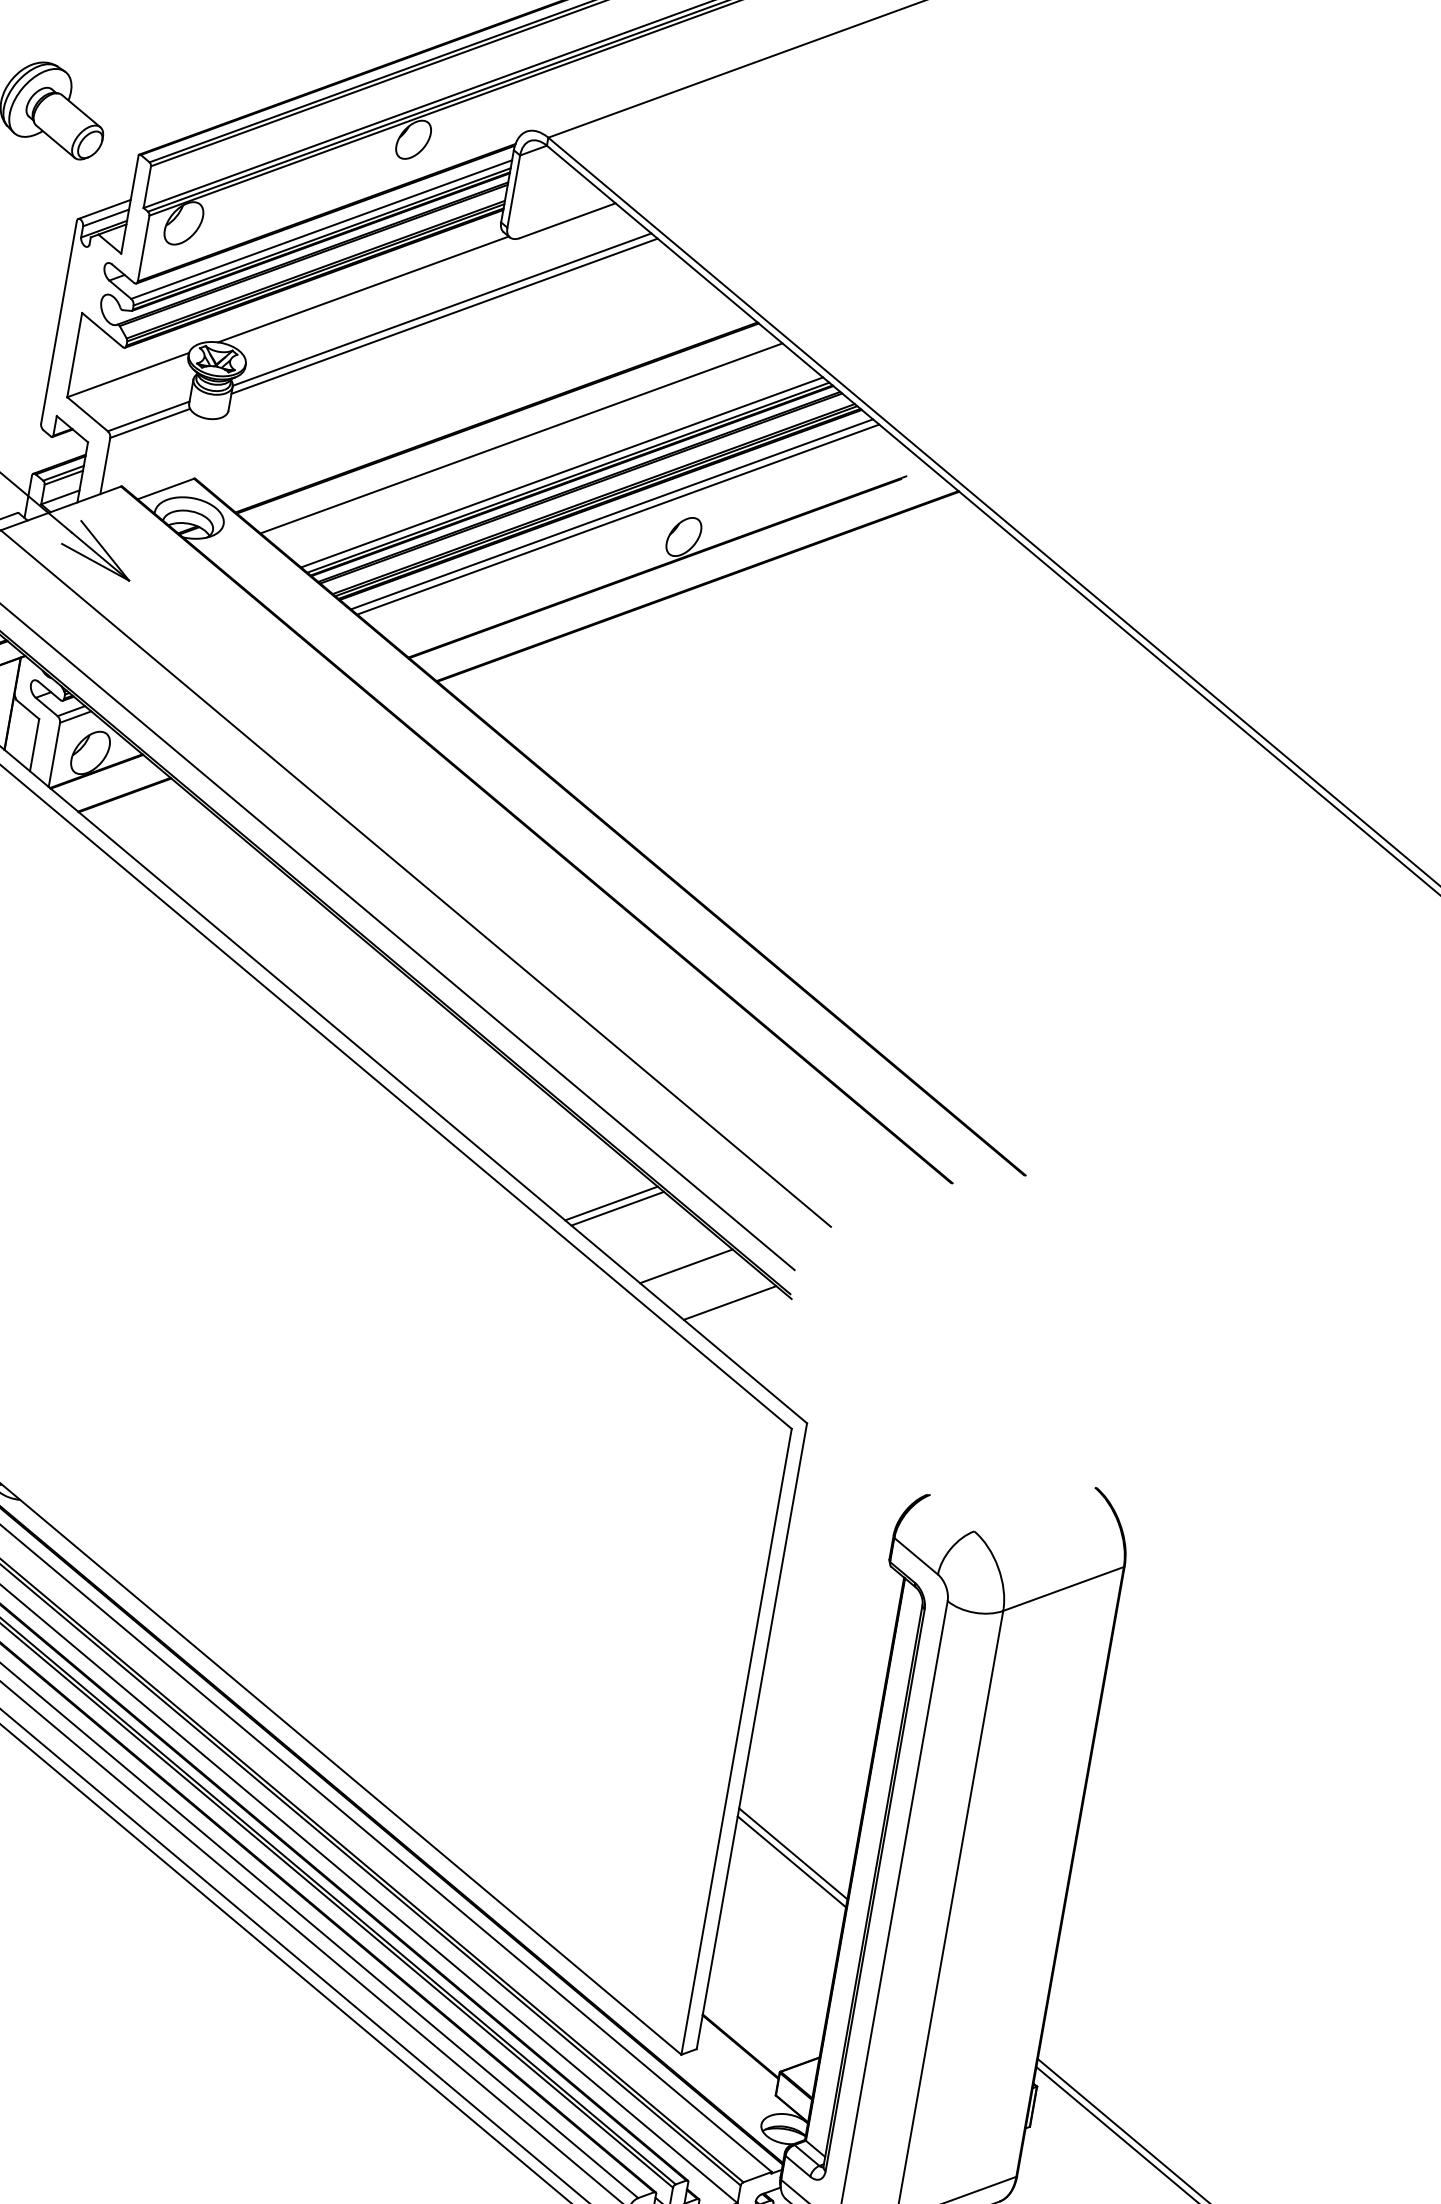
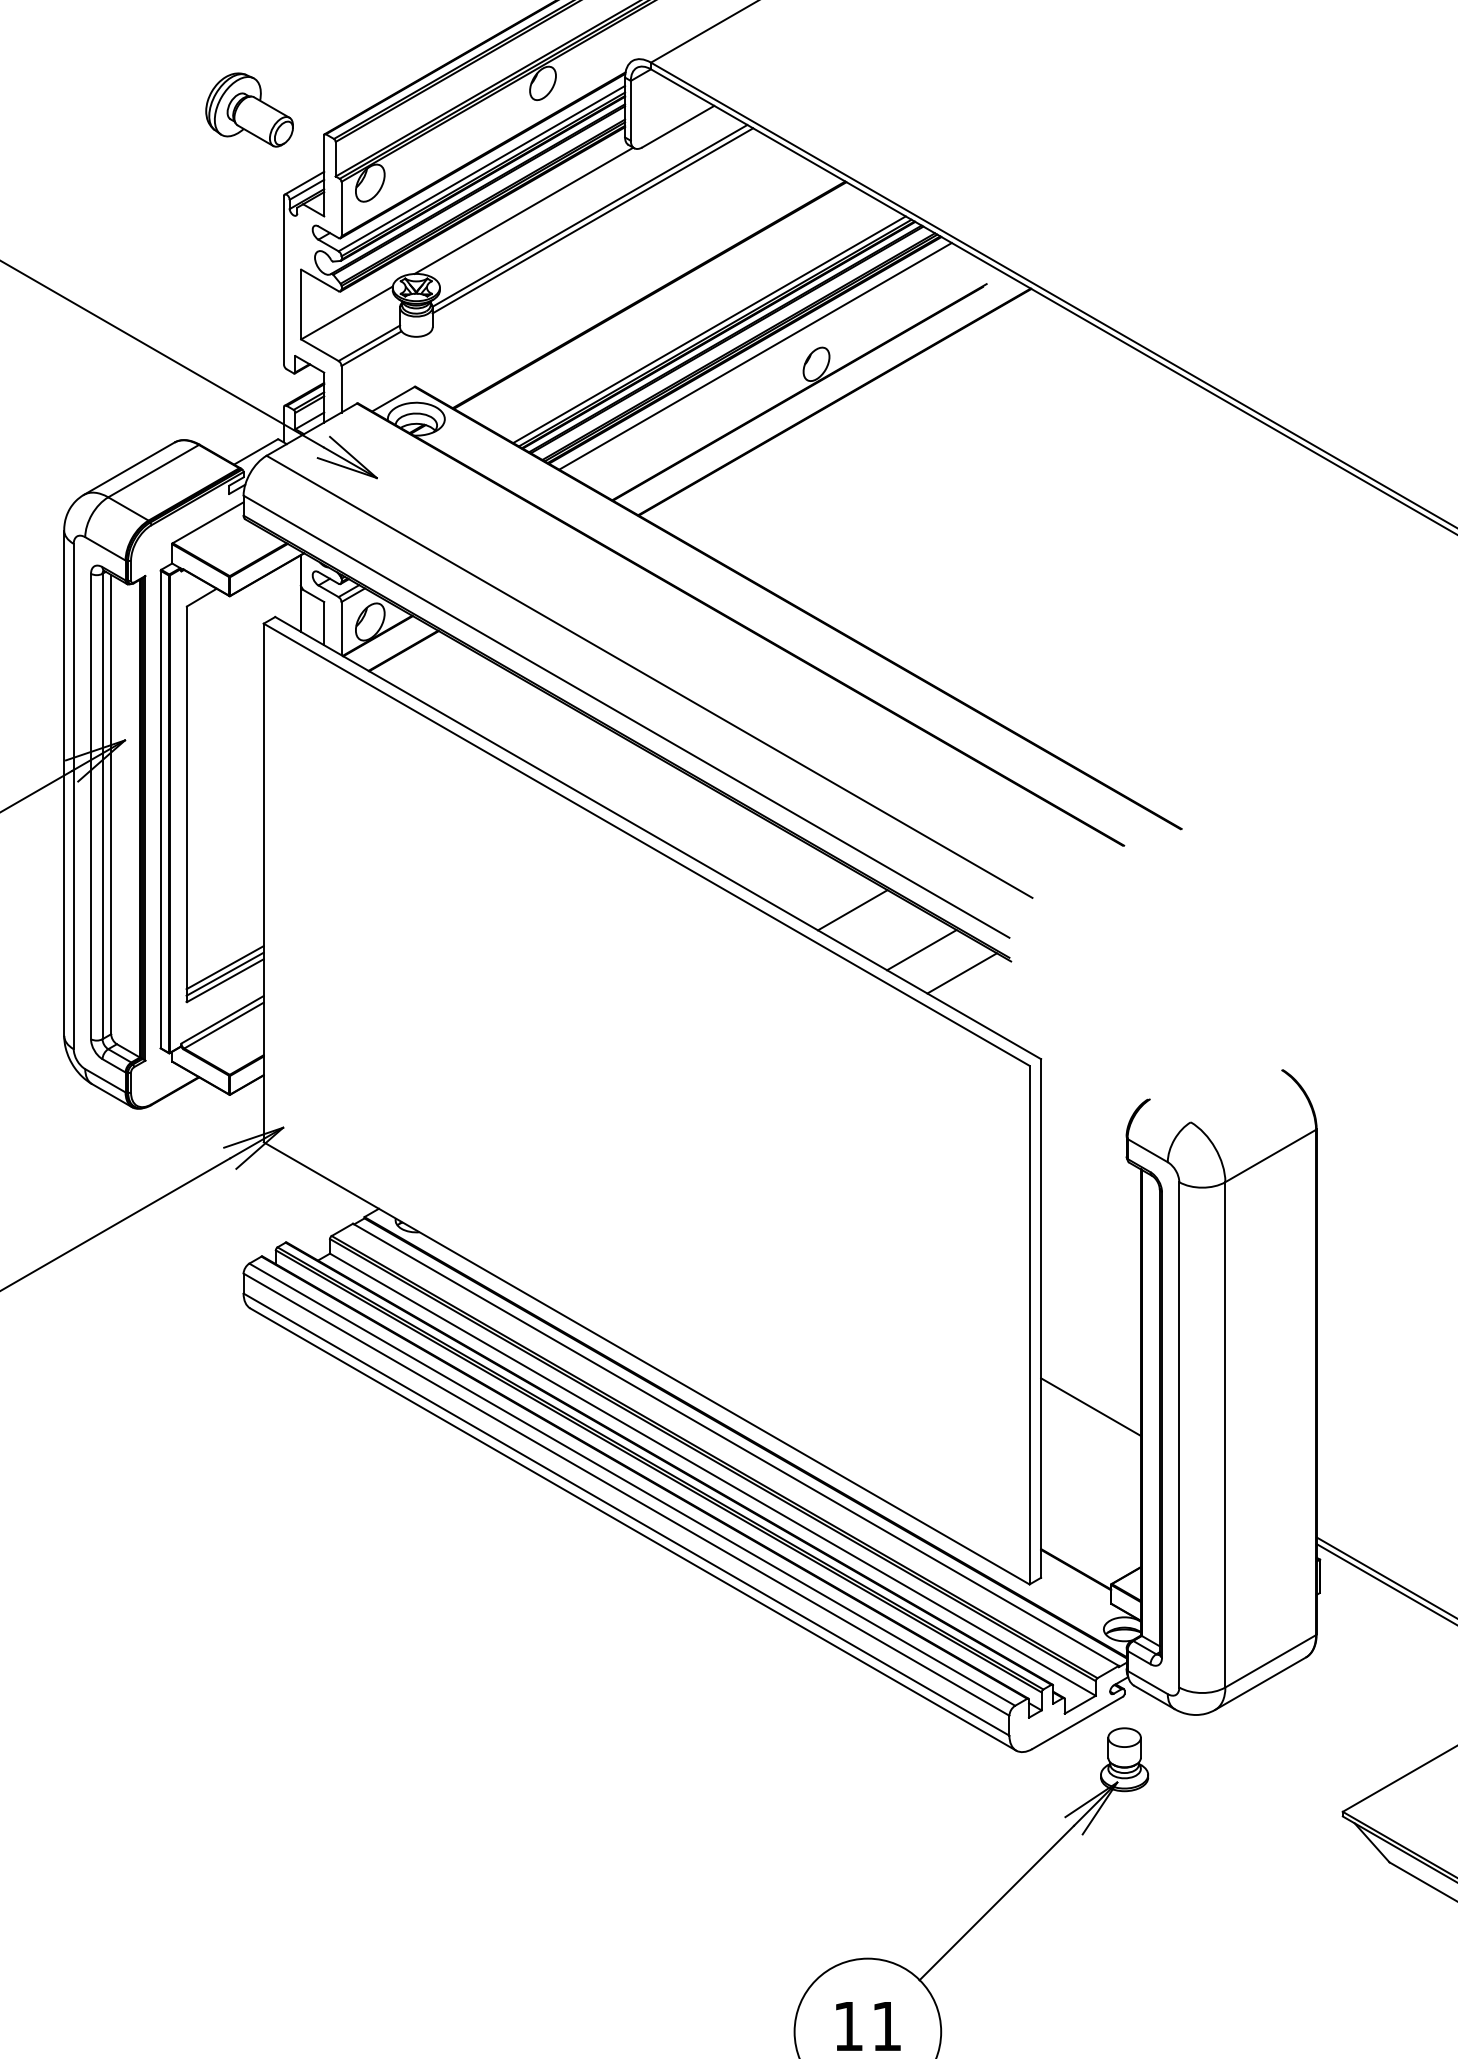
line: (520, 437) -> (671, 307), removed
line: (618, 519) -> (761, 359), removed
line: (617, 1208) -> (858, 913), removed
line: (792, 1861) -> (1091, 1413), removed

